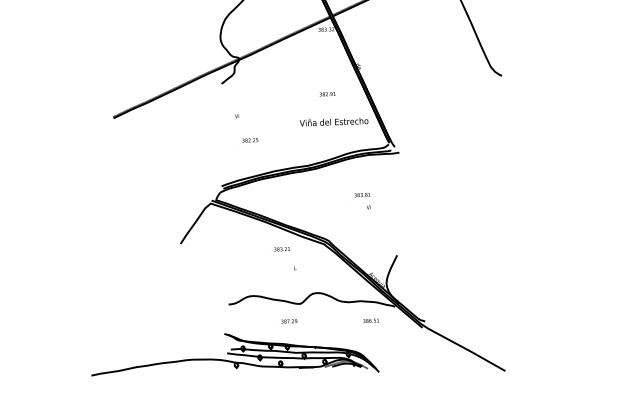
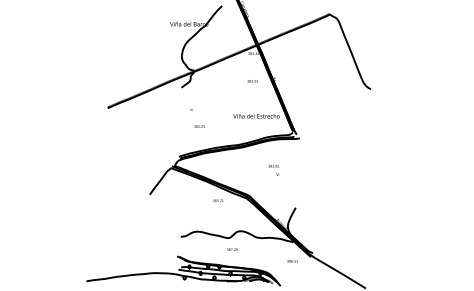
text: (327, 94) -> (252, 81), moved
text: (289, 321) -> (232, 249), moved
text: (371, 321) -> (292, 261), moved

